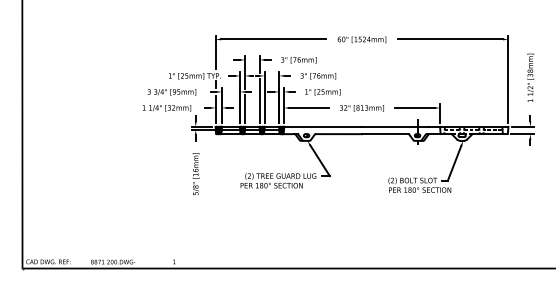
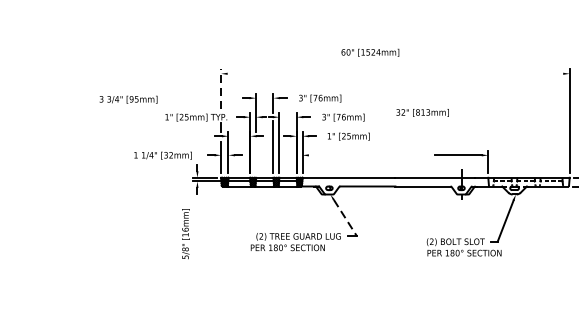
line: (273, 39) -> (289, 73), removed
text: (361, 39) -> (369, 52), moved
line: (449, 39) -> (499, 73), removed
line: (215, 52) -> (220, 89), solid -> dashed
text: (171, 92) -> (128, 99), moved
line: (309, 107) -> (332, 154), removed
line: (245, 108) -> (256, 155), removed
text: (361, 108) -> (422, 113), moved
line: (320, 161) -> (345, 219), solid -> dashed
text: (195, 173) -> (185, 233), moved

